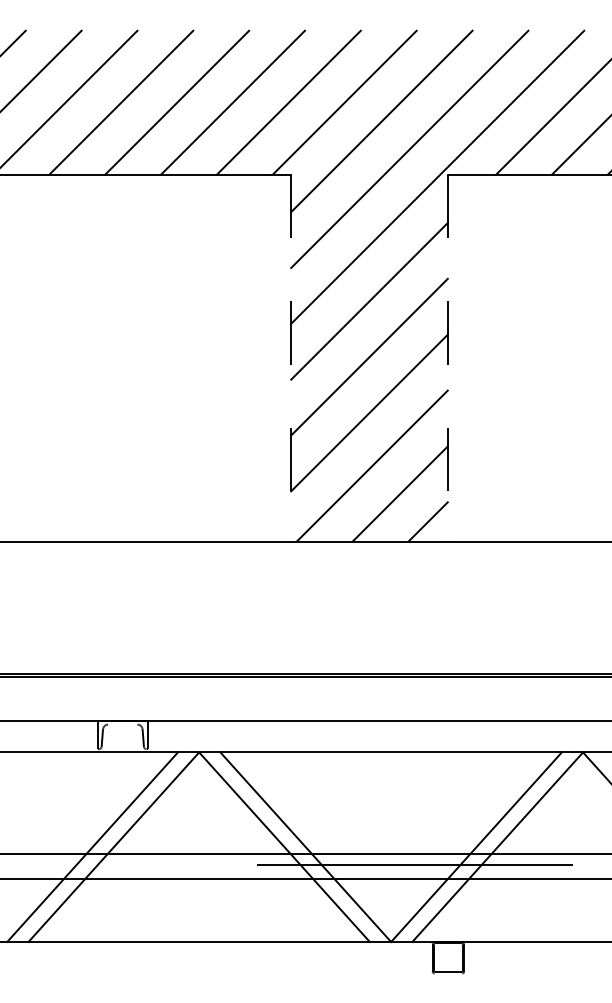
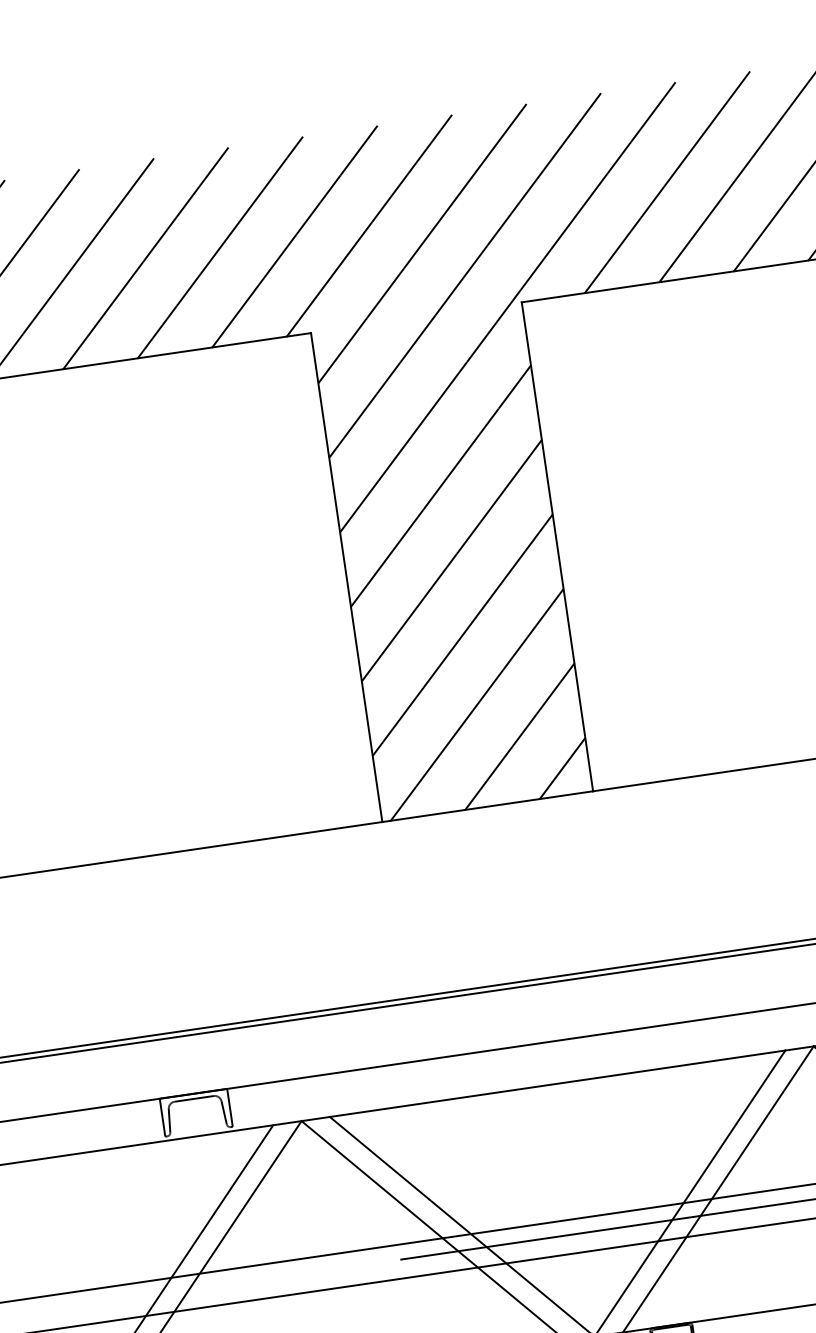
line: (290, 358) -> (346, 577), dashed -> solid
line: (448, 358) -> (557, 547), dashed -> solid
line: (122, 724) -> (193, 1098), added

